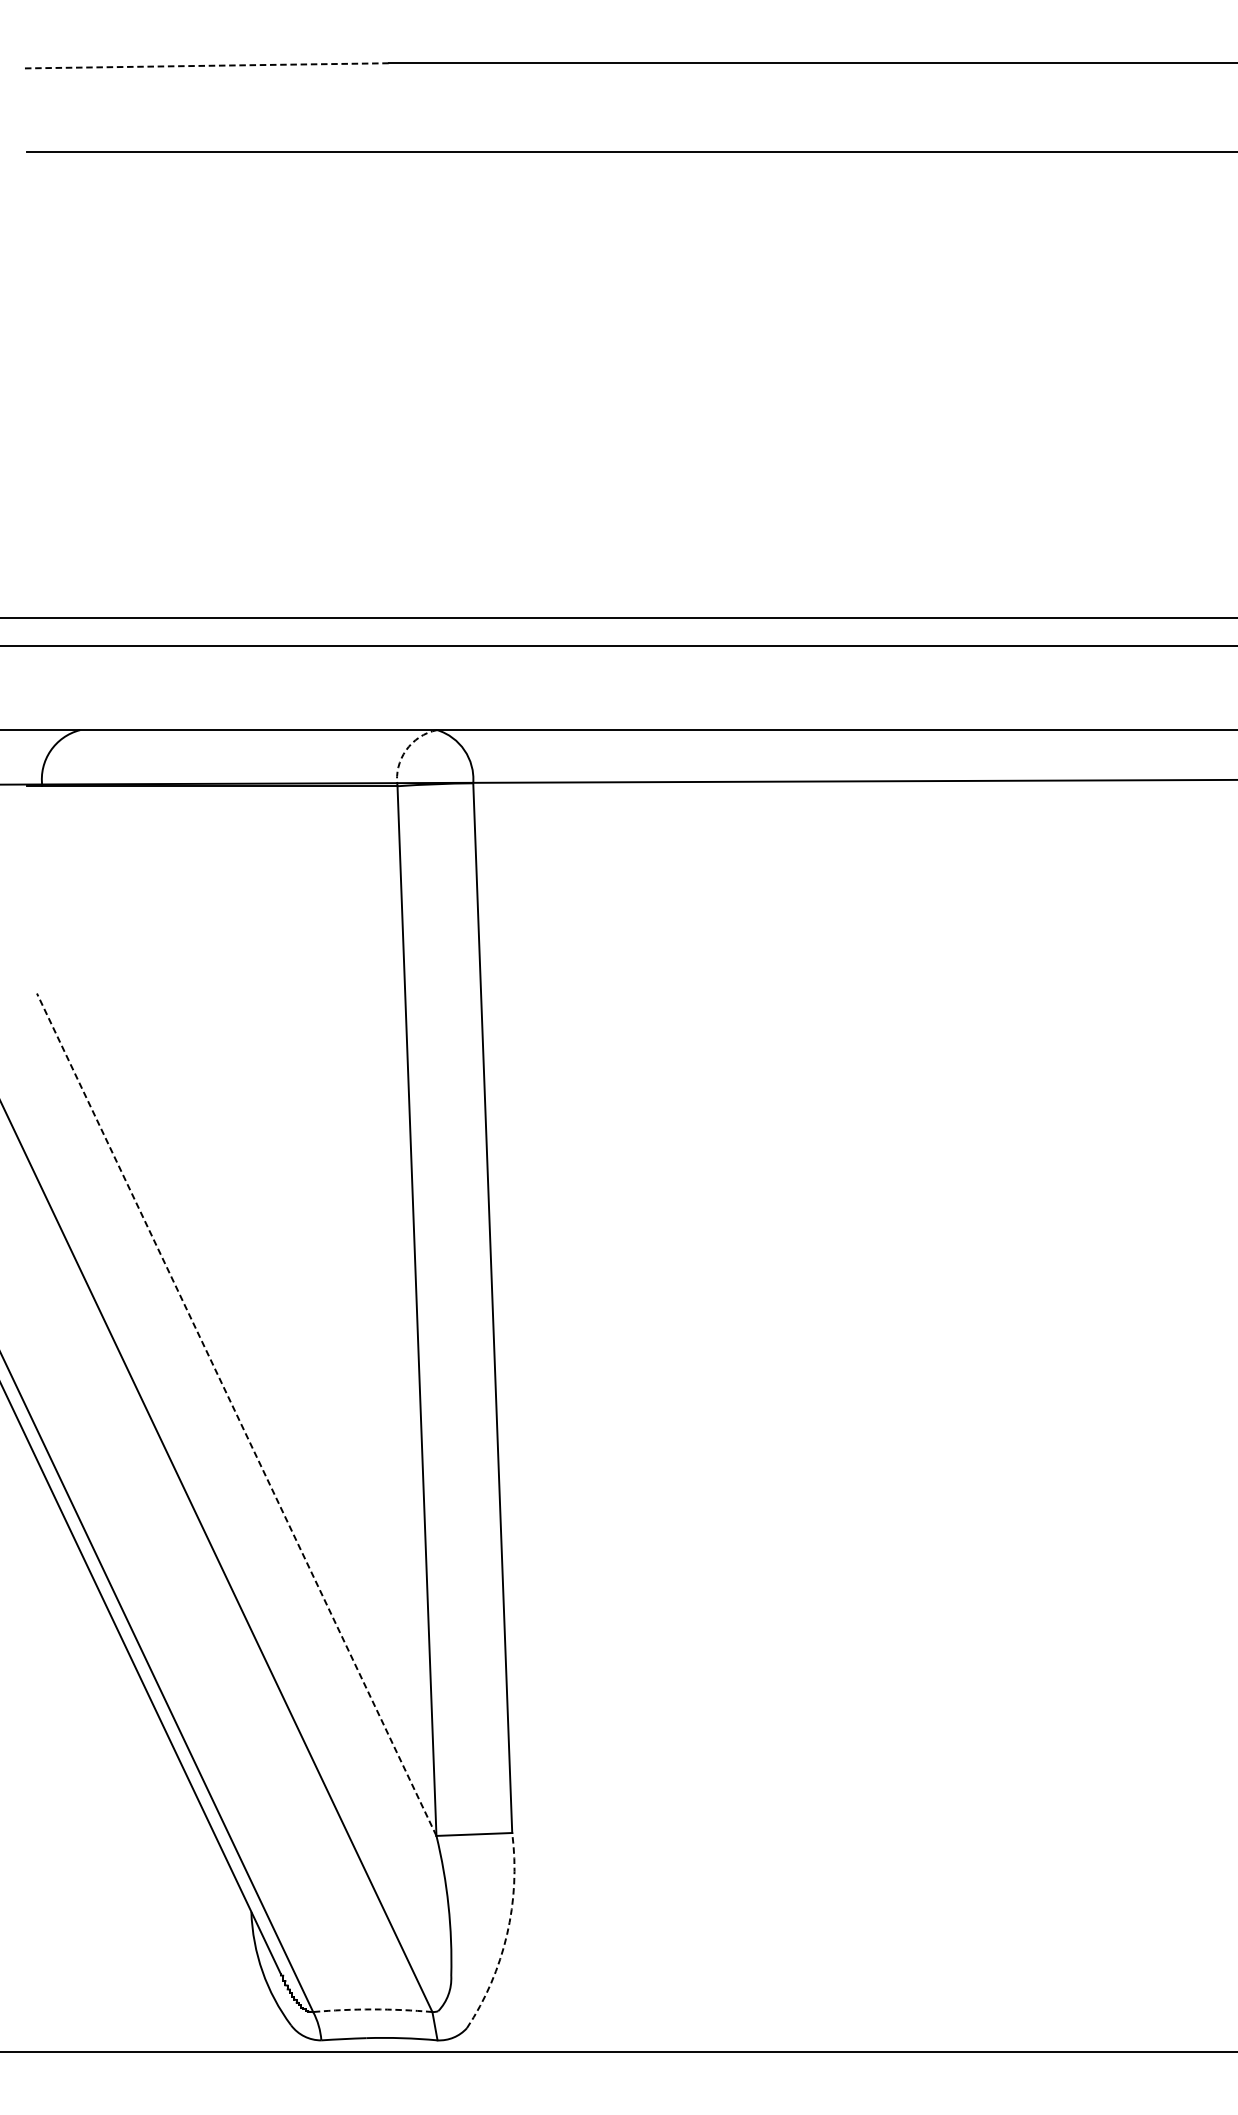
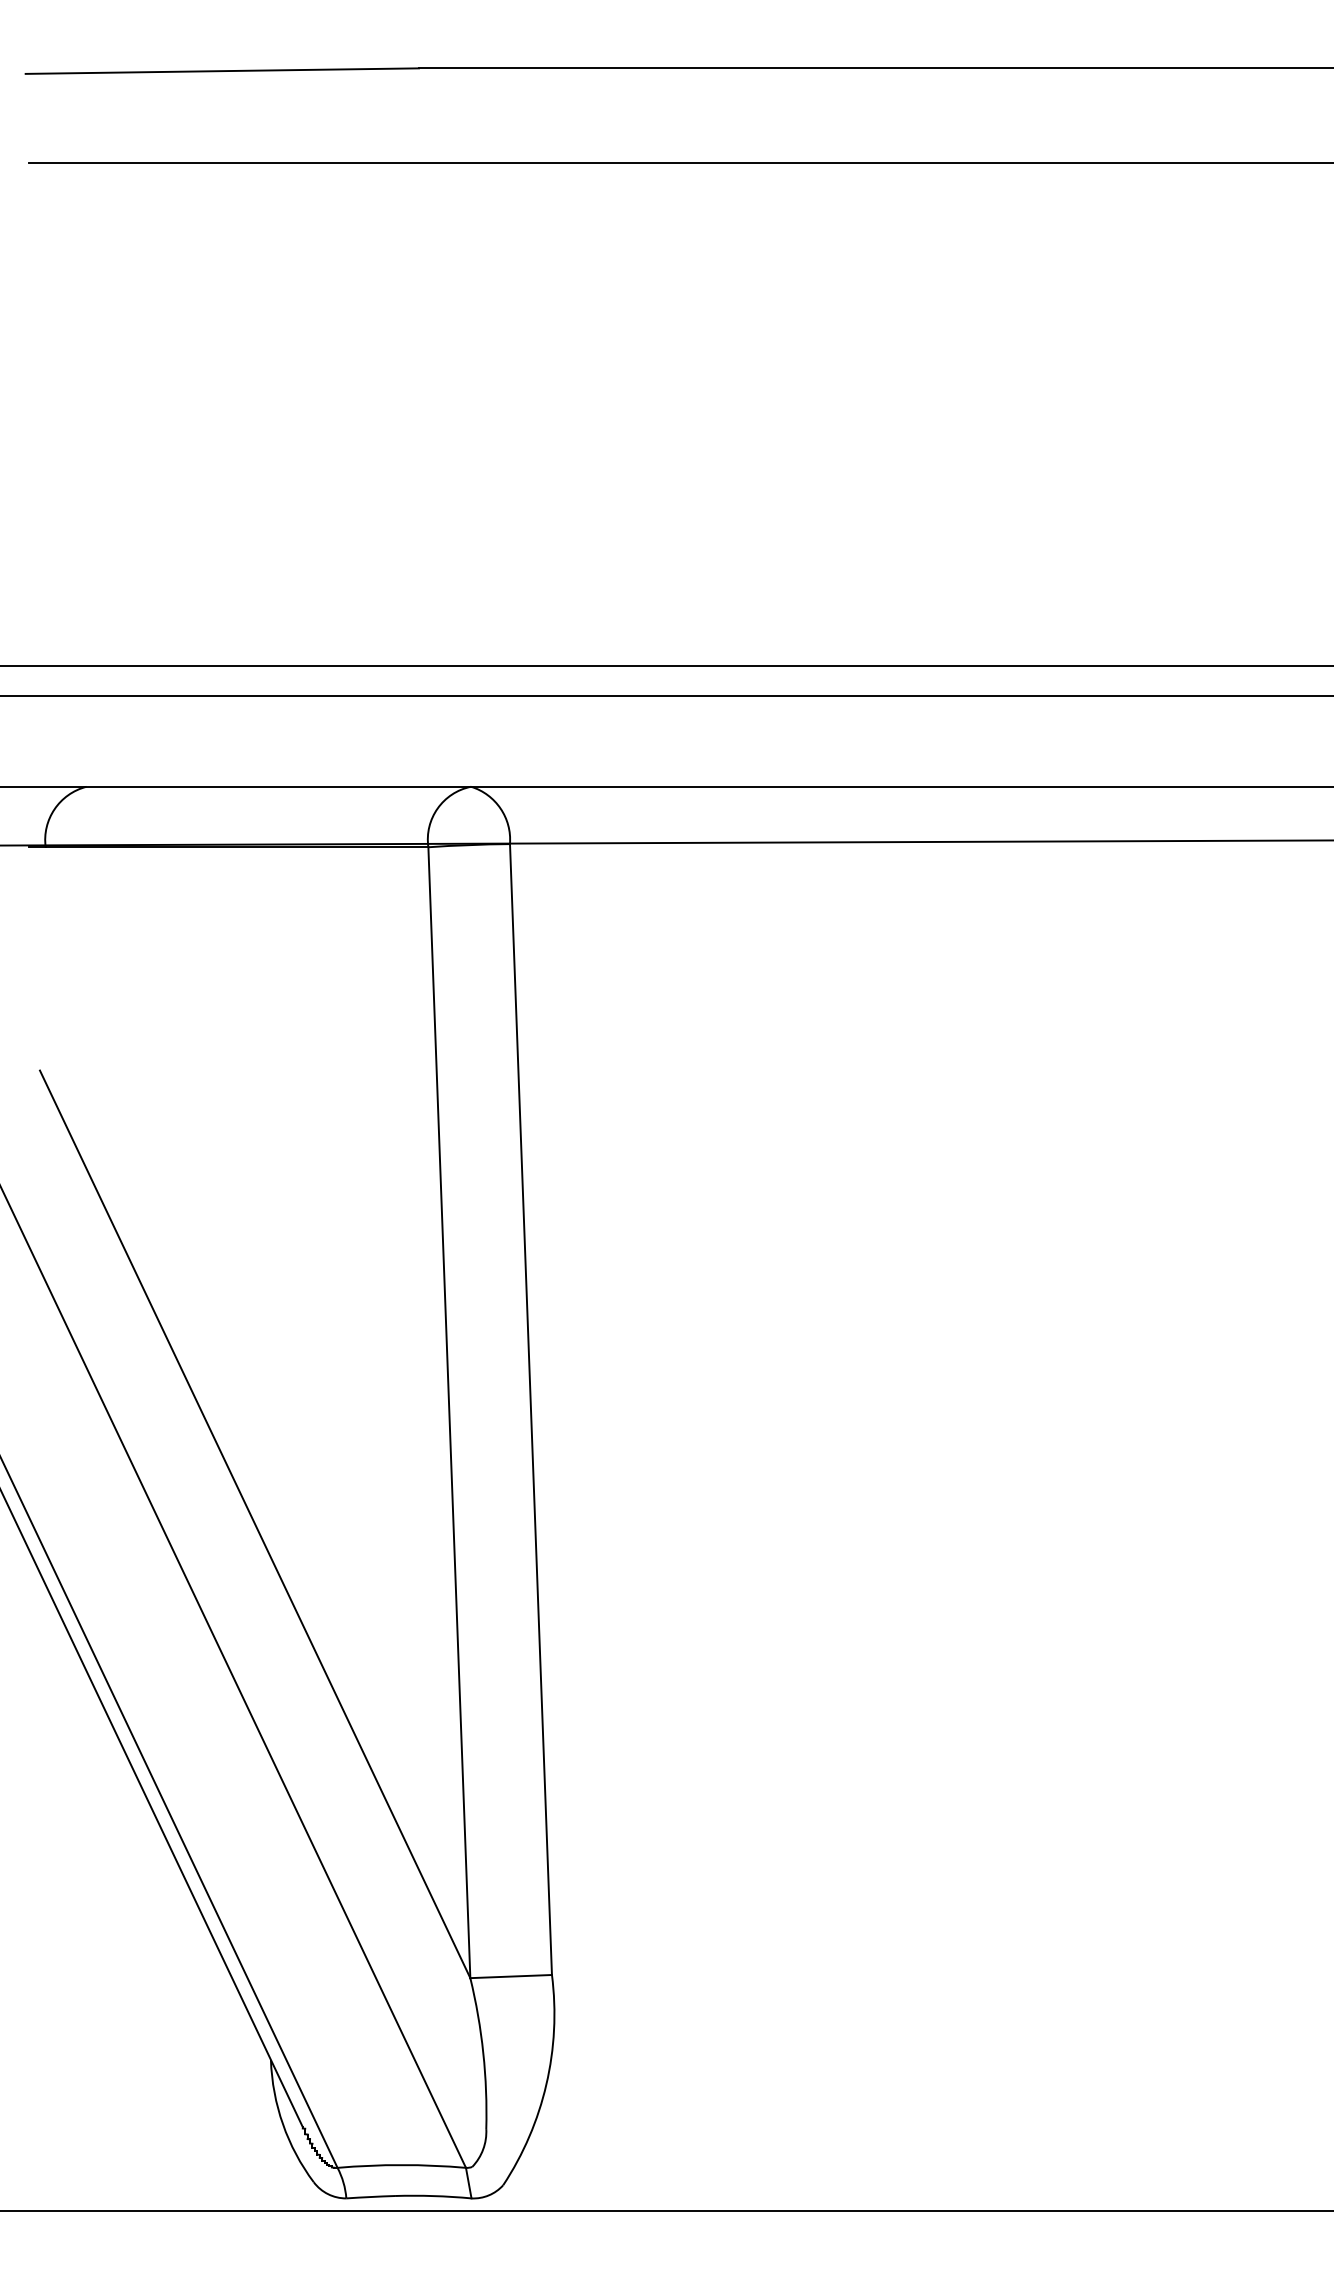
line: (206, 66) -> (222, 71), dashed -> solid
arc: (405, 750) -> (437, 808), dashed -> solid
line: (236, 1413) -> (254, 1523), dashed -> solid
arc: (507, 1934) -> (546, 2084), dashed -> solid
arc: (372, 2009) -> (401, 2165), dashed -> solid

